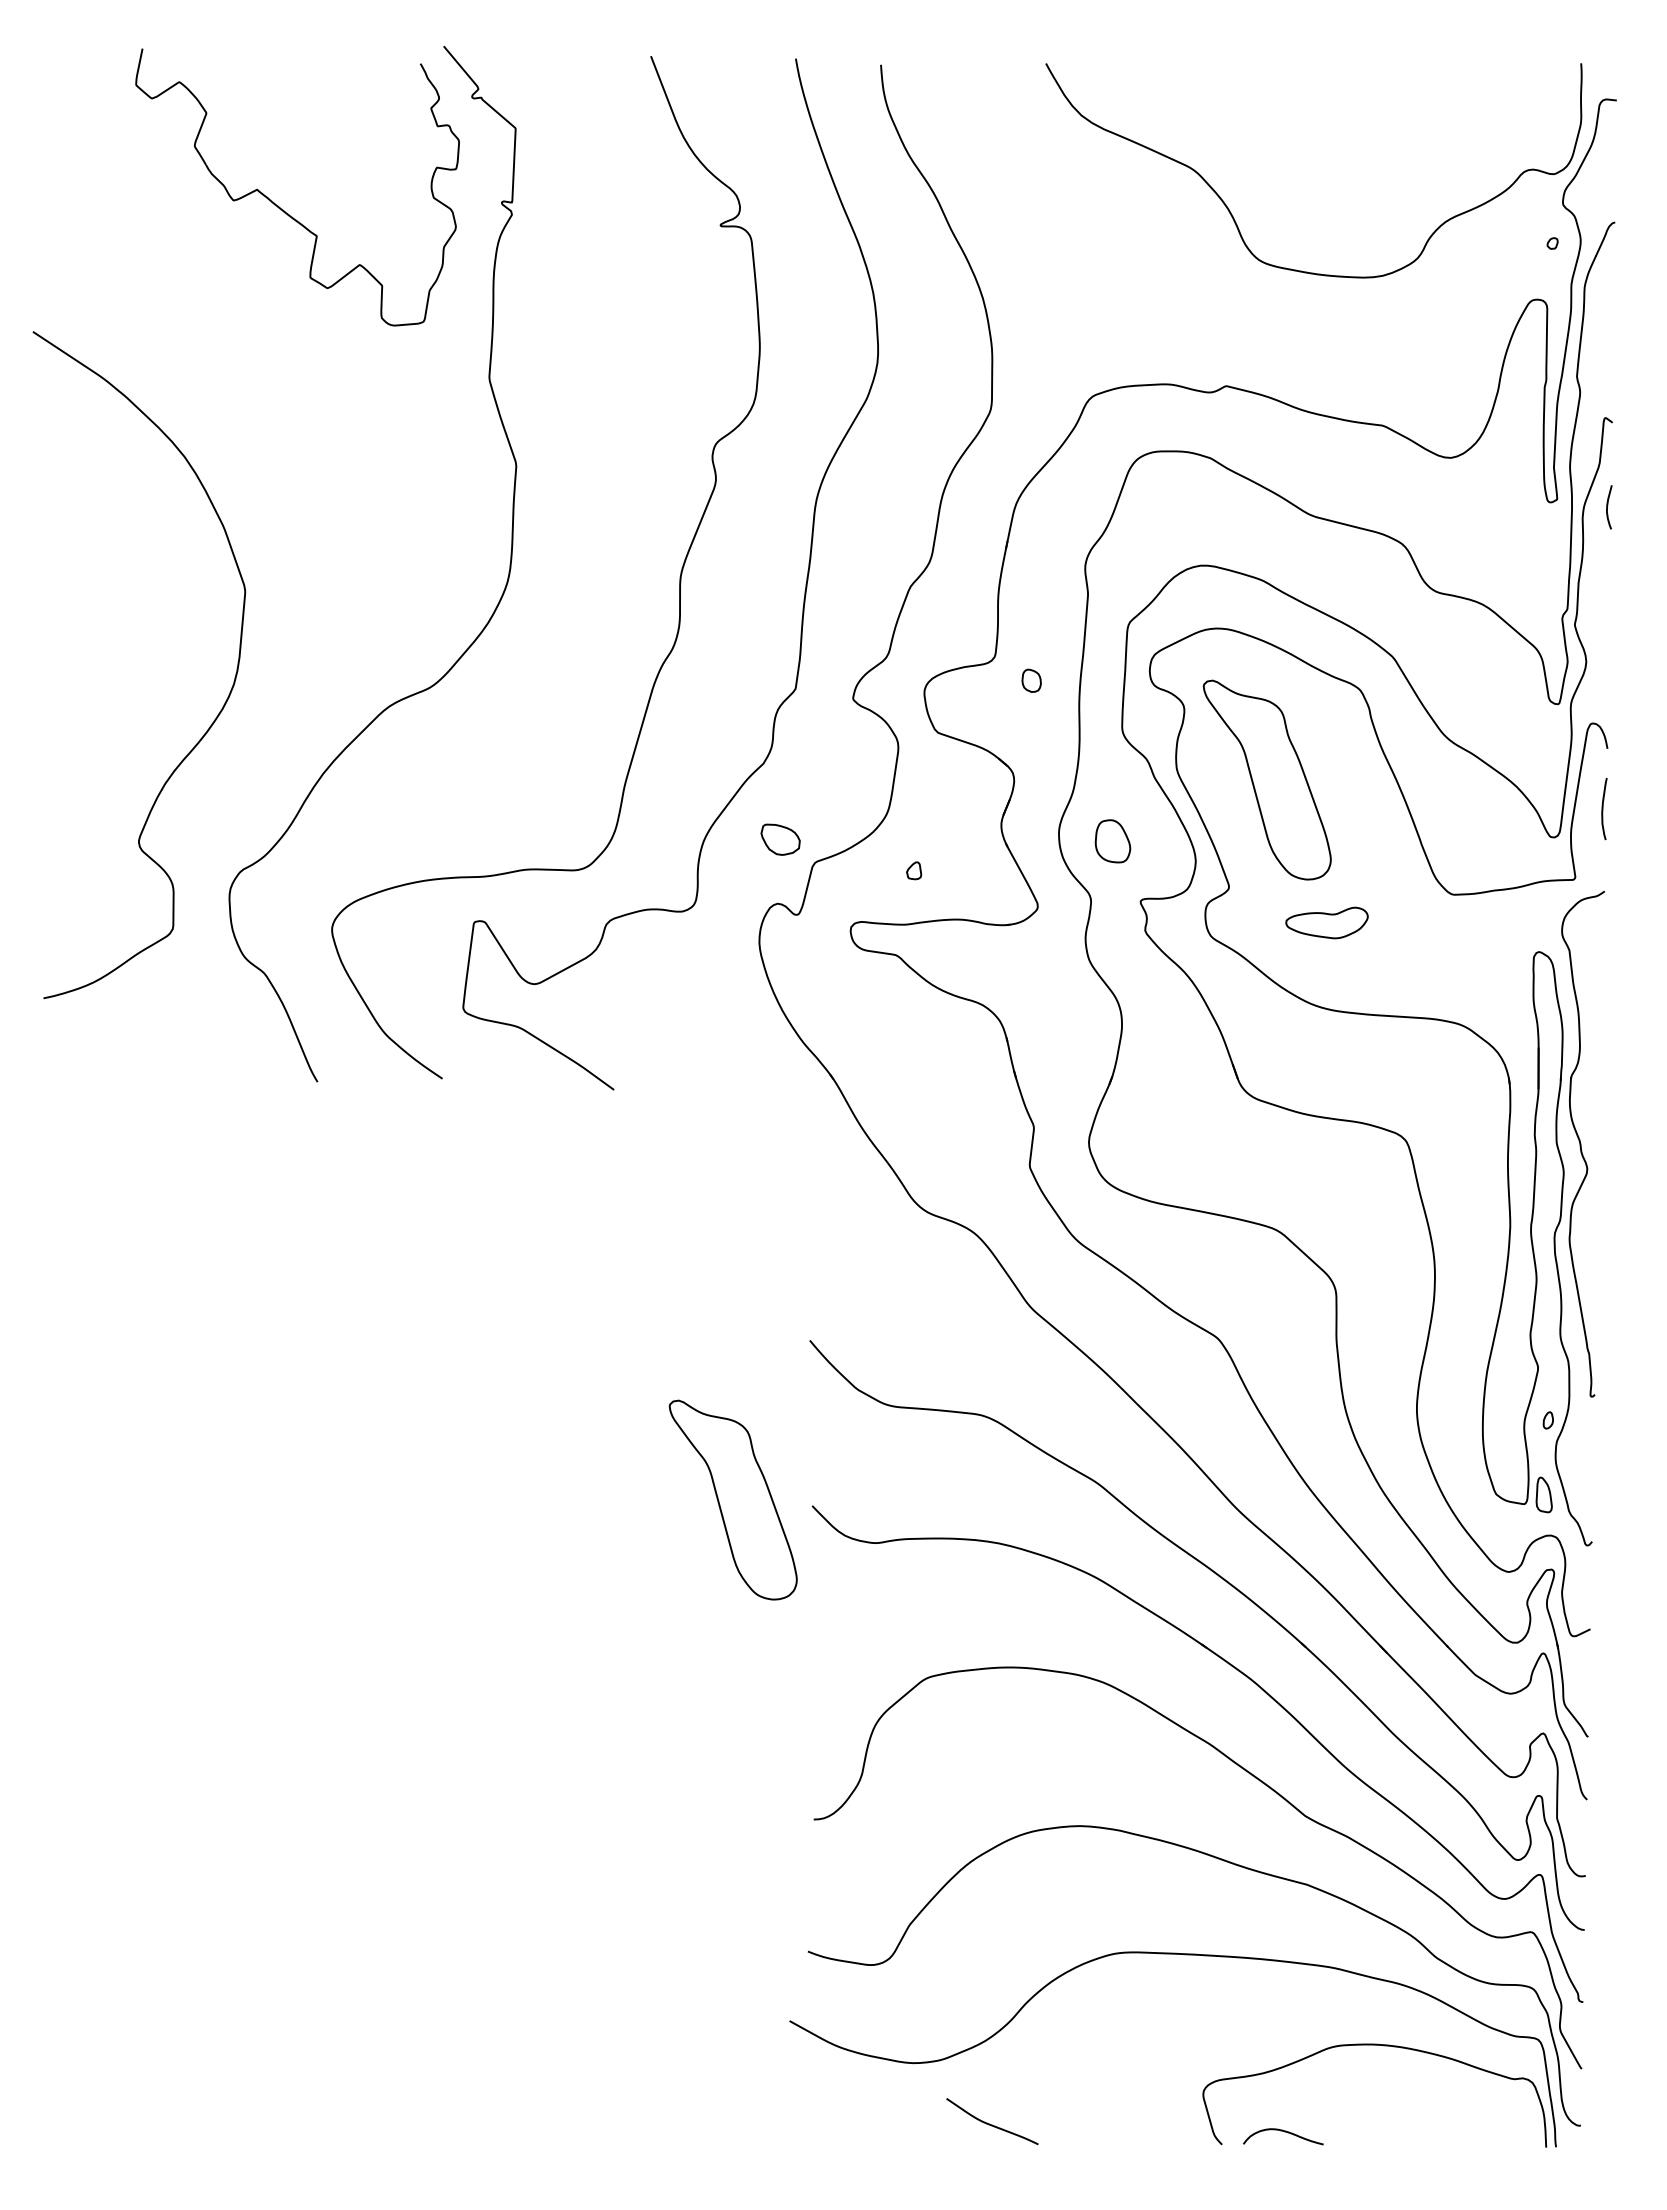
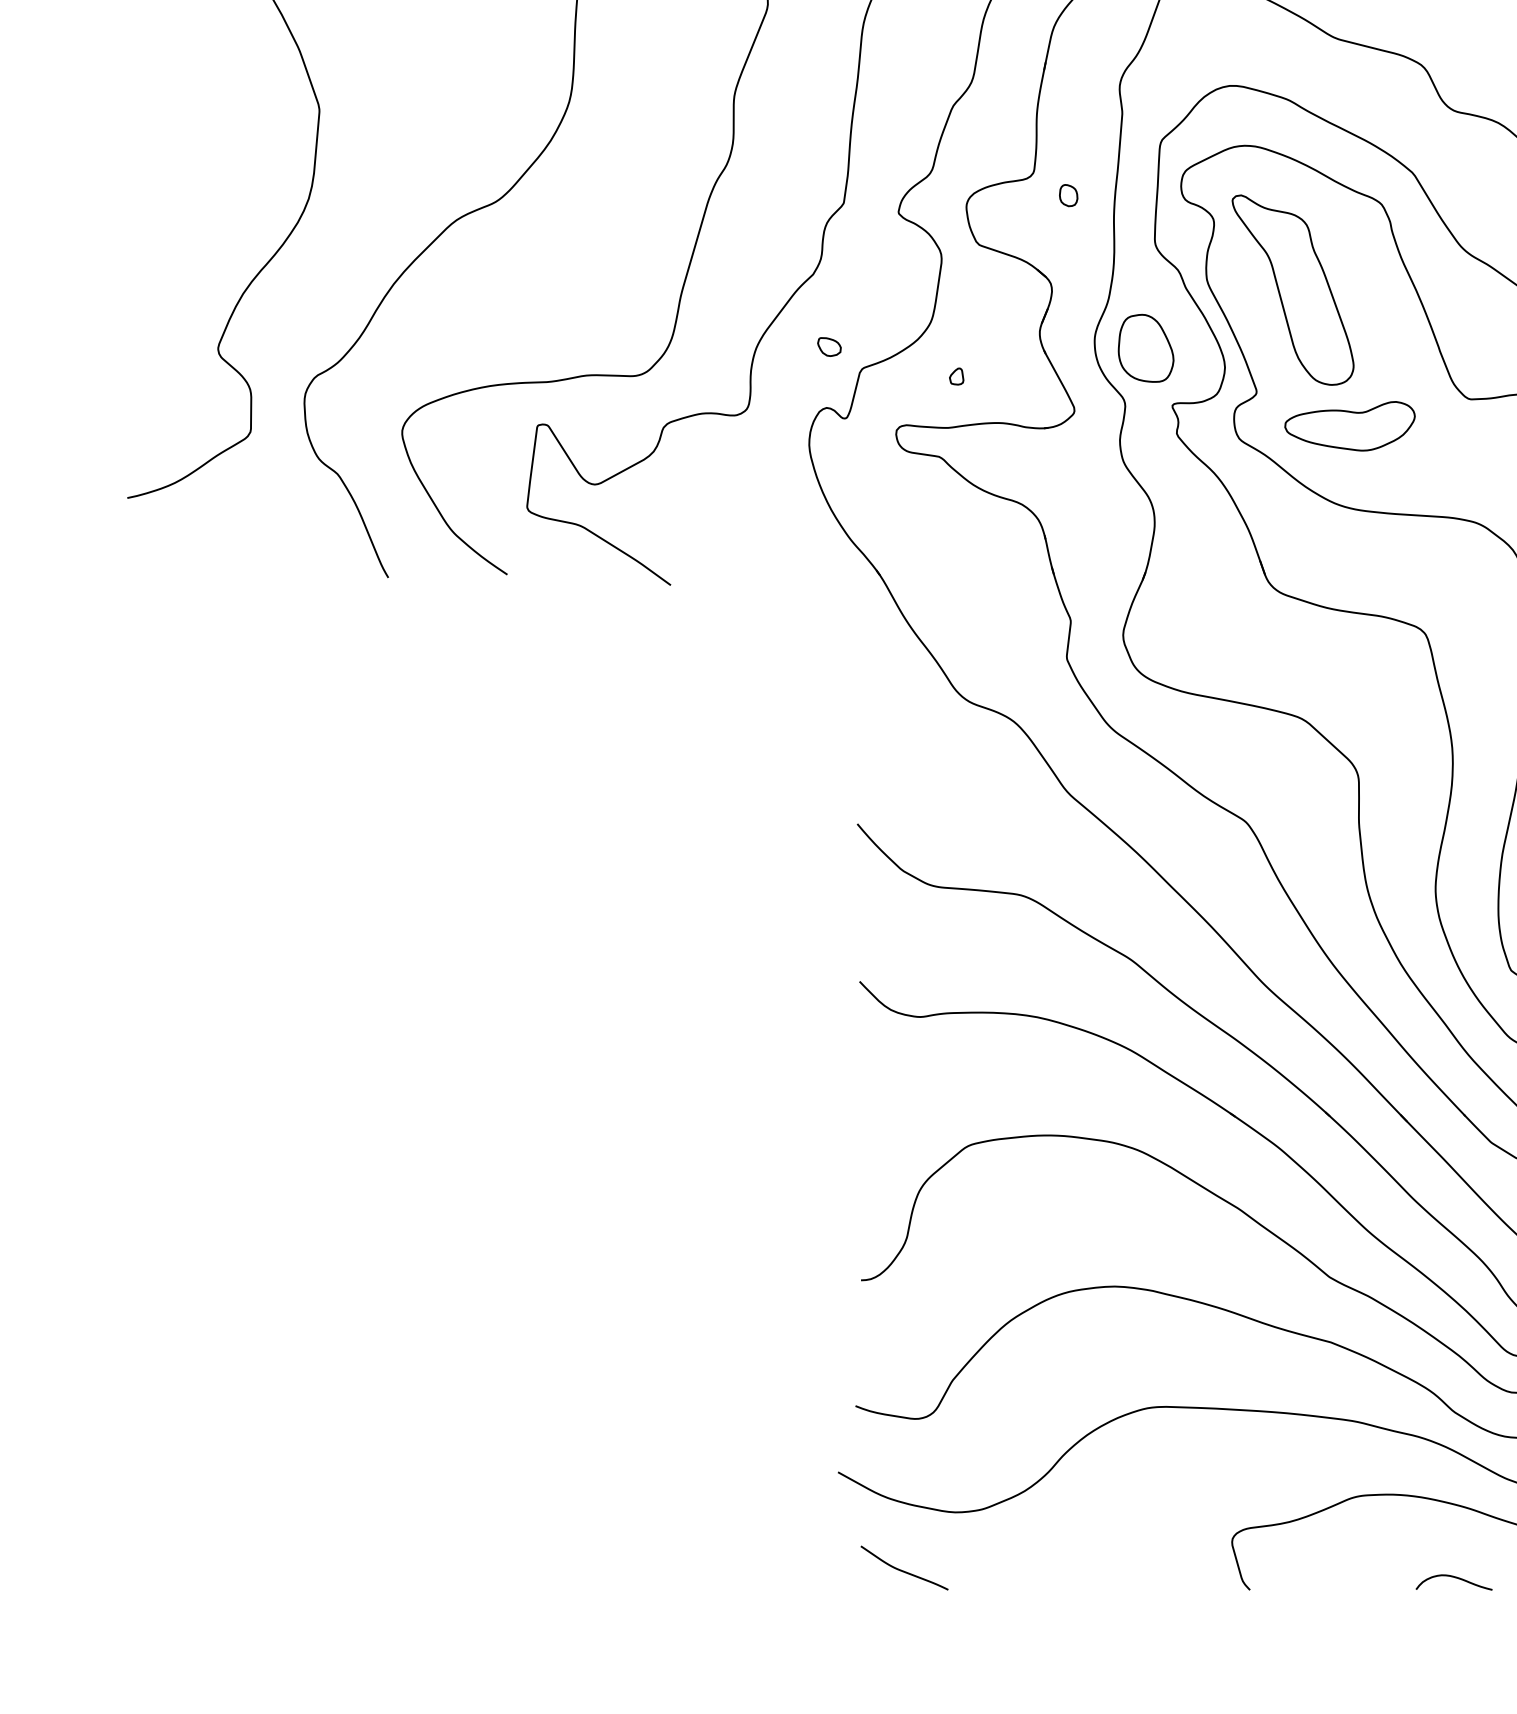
part: (780, 839) -> (829, 346), size x0.62
part: (1112, 841) -> (1145, 348), size x1.67
part: (1326, 922) -> (1349, 425), size x1.67
part: (732, 1499) -> (783, 975), removed
curve: (992, 2124) -> (904, 1570), moved
curve: (1284, 2132) -> (1455, 1578), moved

